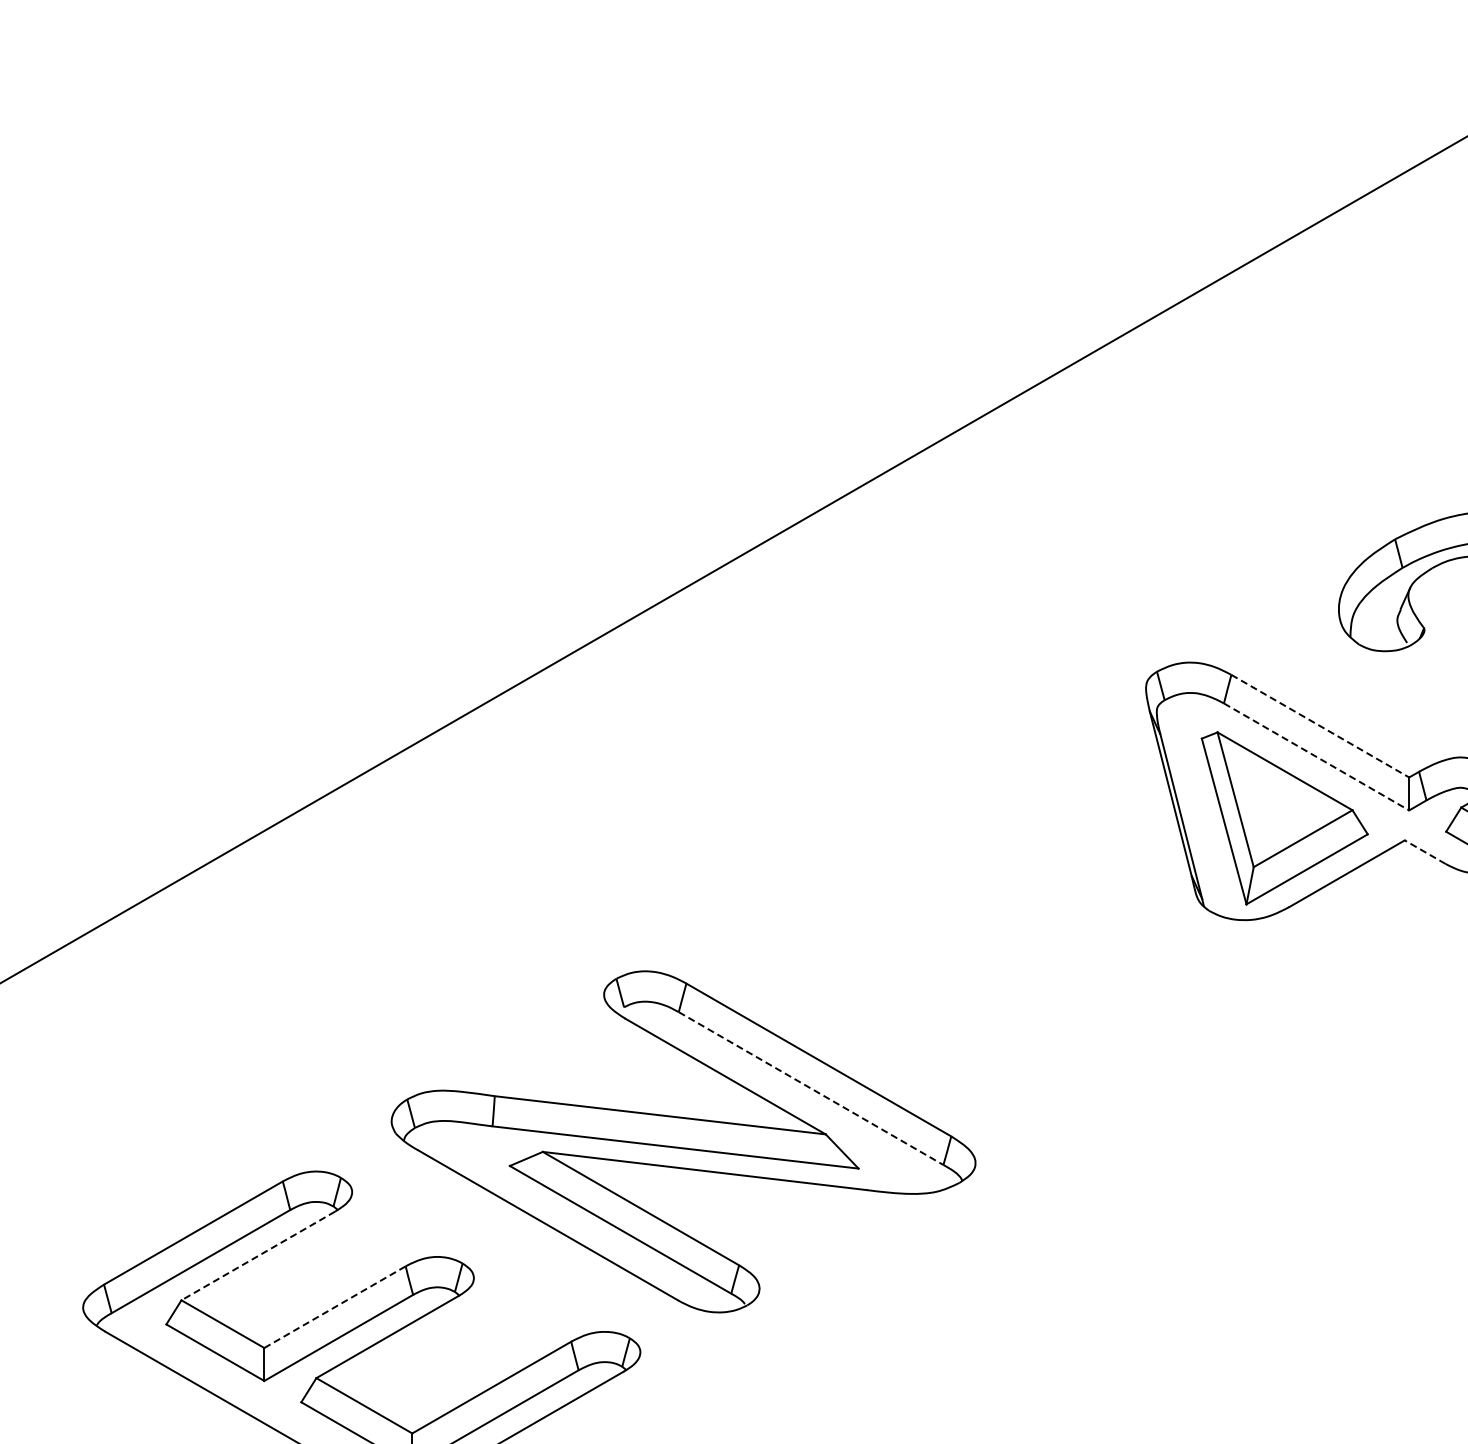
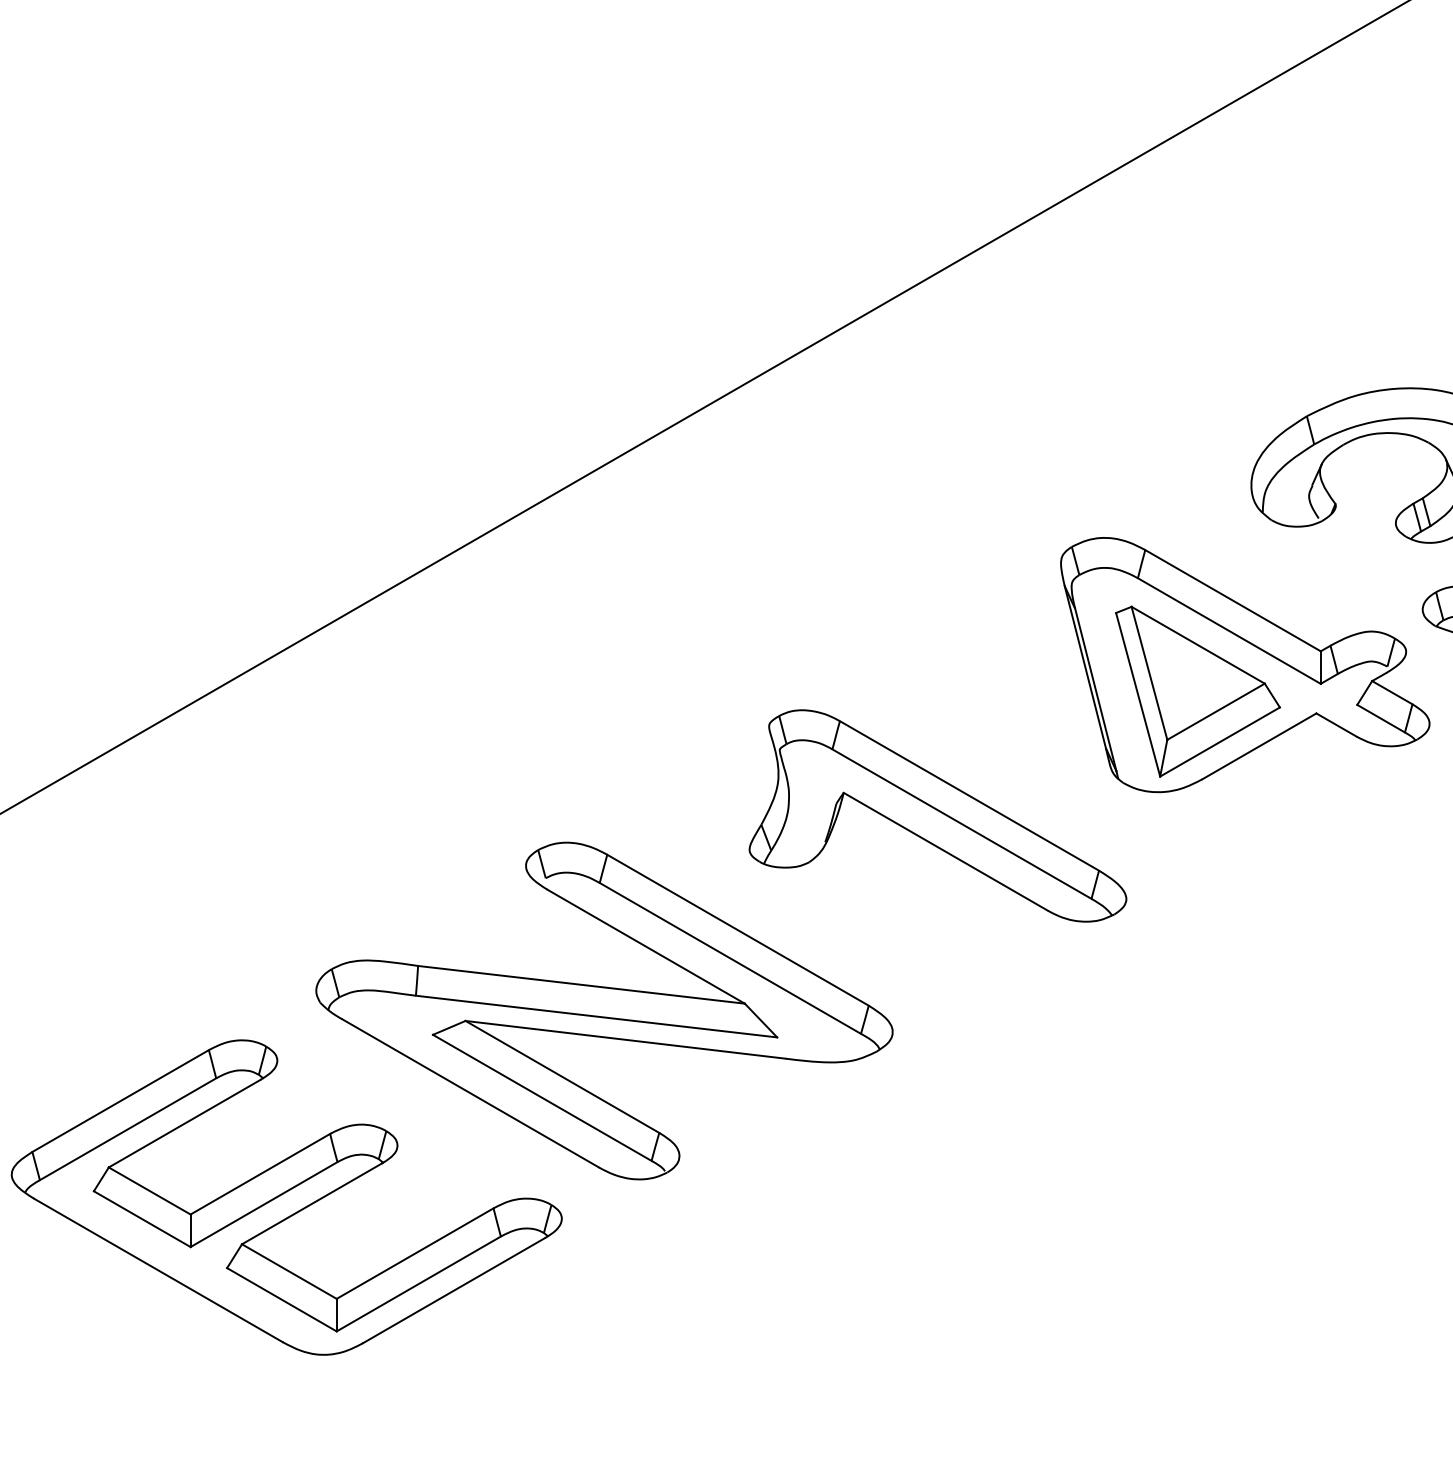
line: (1320, 725) -> (1233, 600), dashed -> solid
line: (1316, 757) -> (1229, 631), dashed -> solid
line: (1425, 851) -> (1336, 724), dashed -> solid
part: (1020, 943) -> (937, 815), added
line: (811, 1088) -> (730, 958), dashed -> solid
line: (258, 1255) -> (184, 1123), dashed -> solid
line: (335, 1307) -> (260, 1174), dashed -> solid

